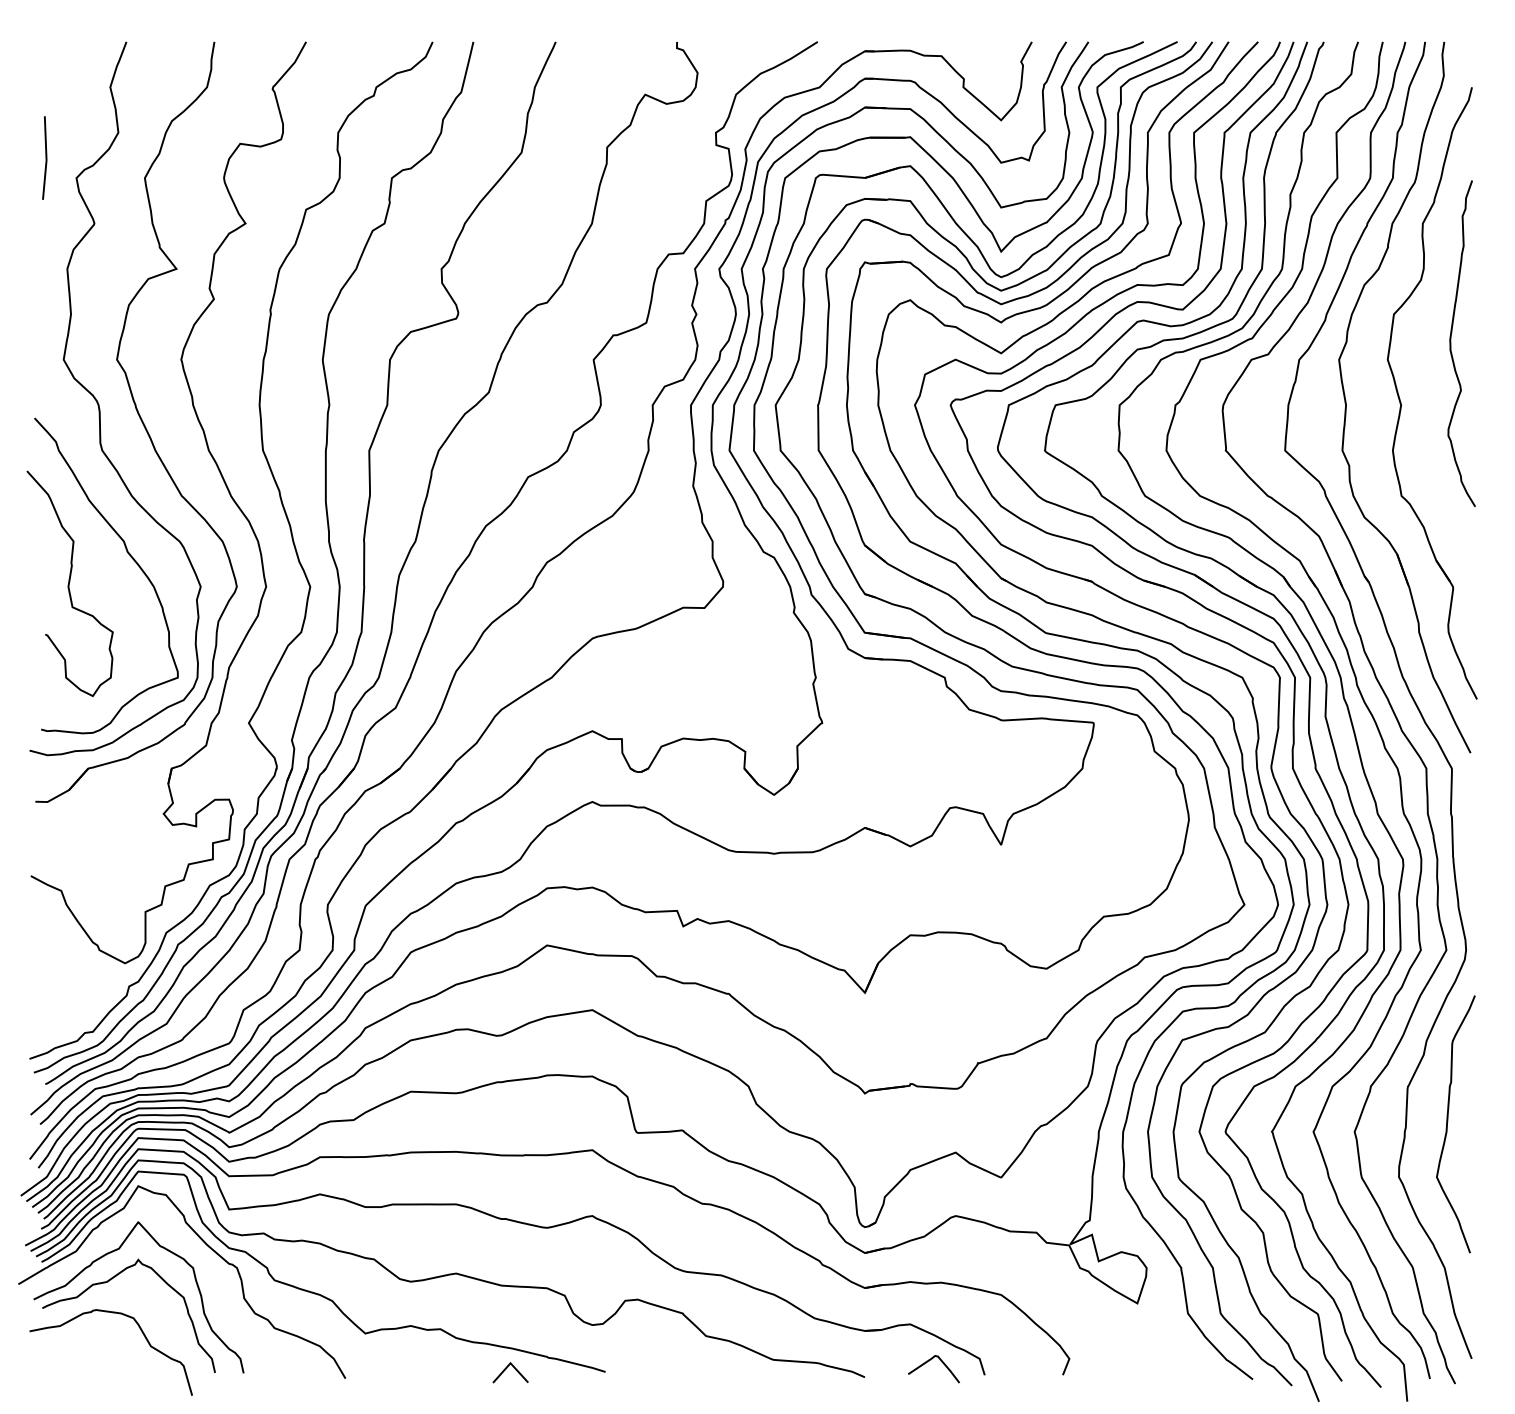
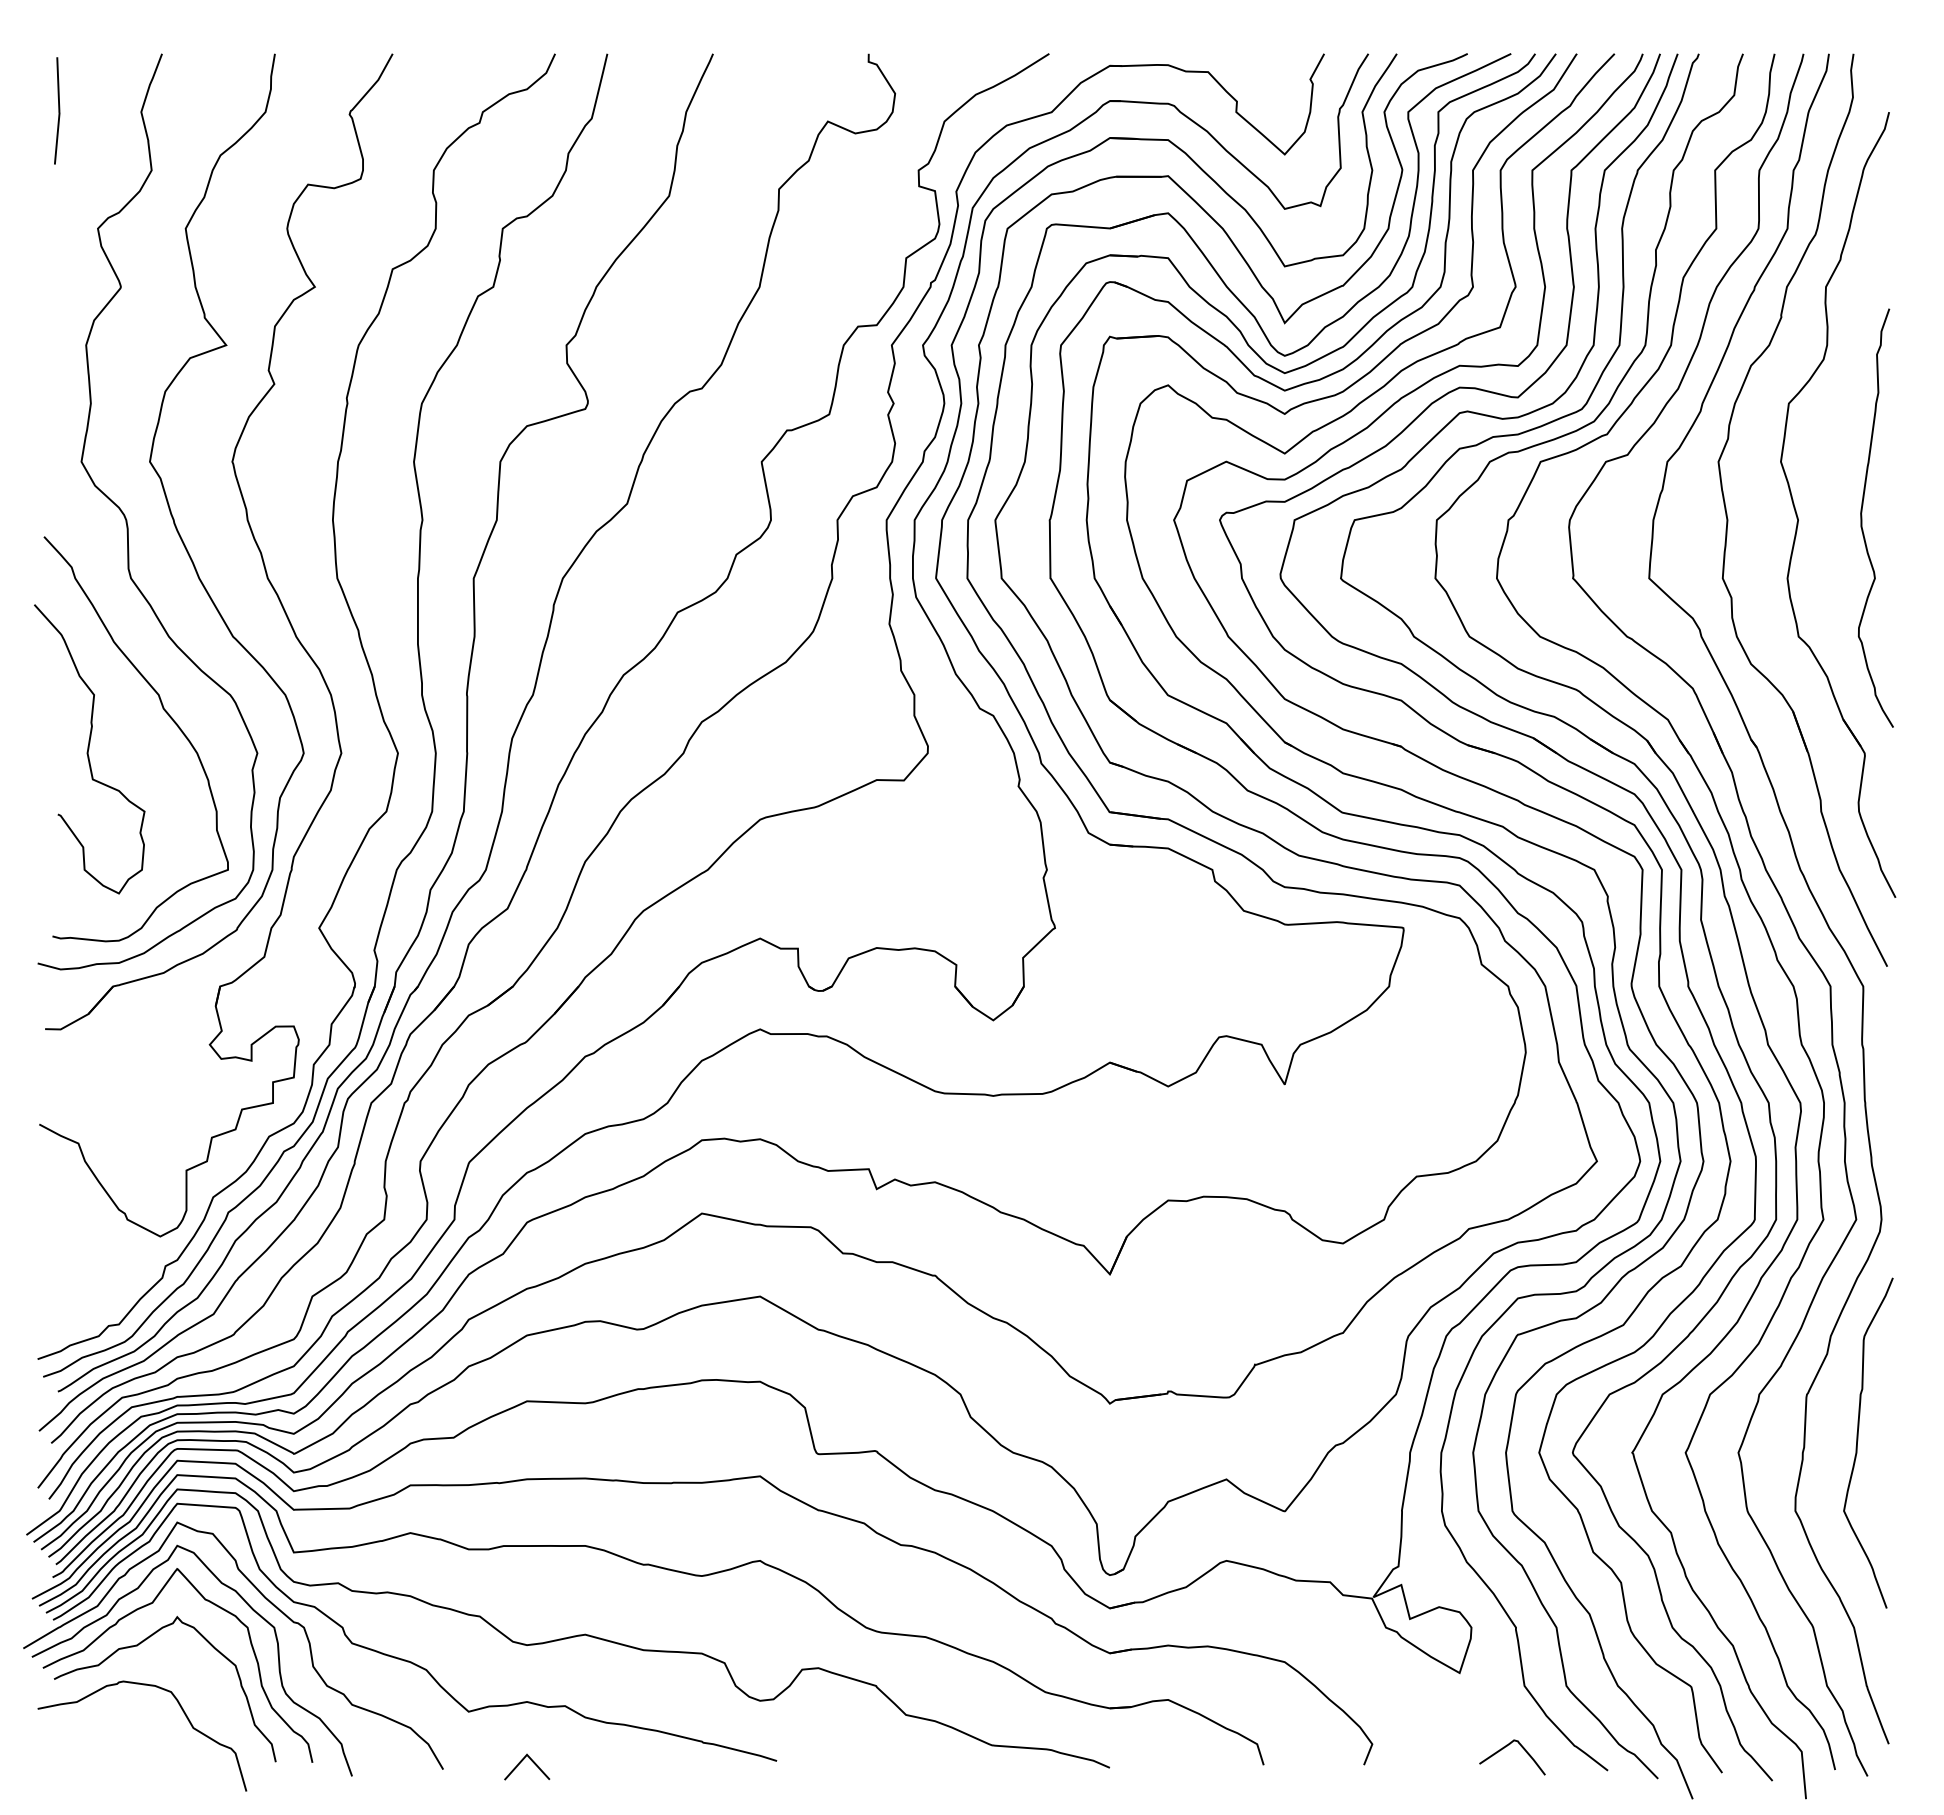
line: (45, 157) -> (58, 110), moved
curve: (1451, 343) -> (1862, 517), moved
curve: (192, 1250) -> (246, 1604), added
curve: (929, 1361) -> (1506, 1747), moved
line: (514, 1368) -> (531, 1761), moved

